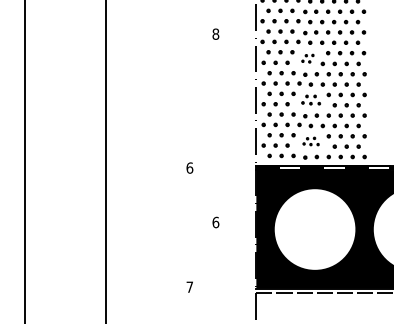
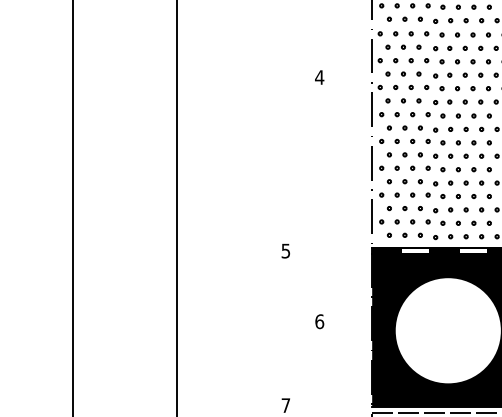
text: (215, 33) -> (319, 76), 8 -> 4
part: (307, 58) -> (438, 109), size x1.67
part: (310, 99) -> (442, 162), size x1.43
part: (310, 141) -> (442, 216), size x1.67
text: (189, 167) -> (285, 250), 6 -> 5

